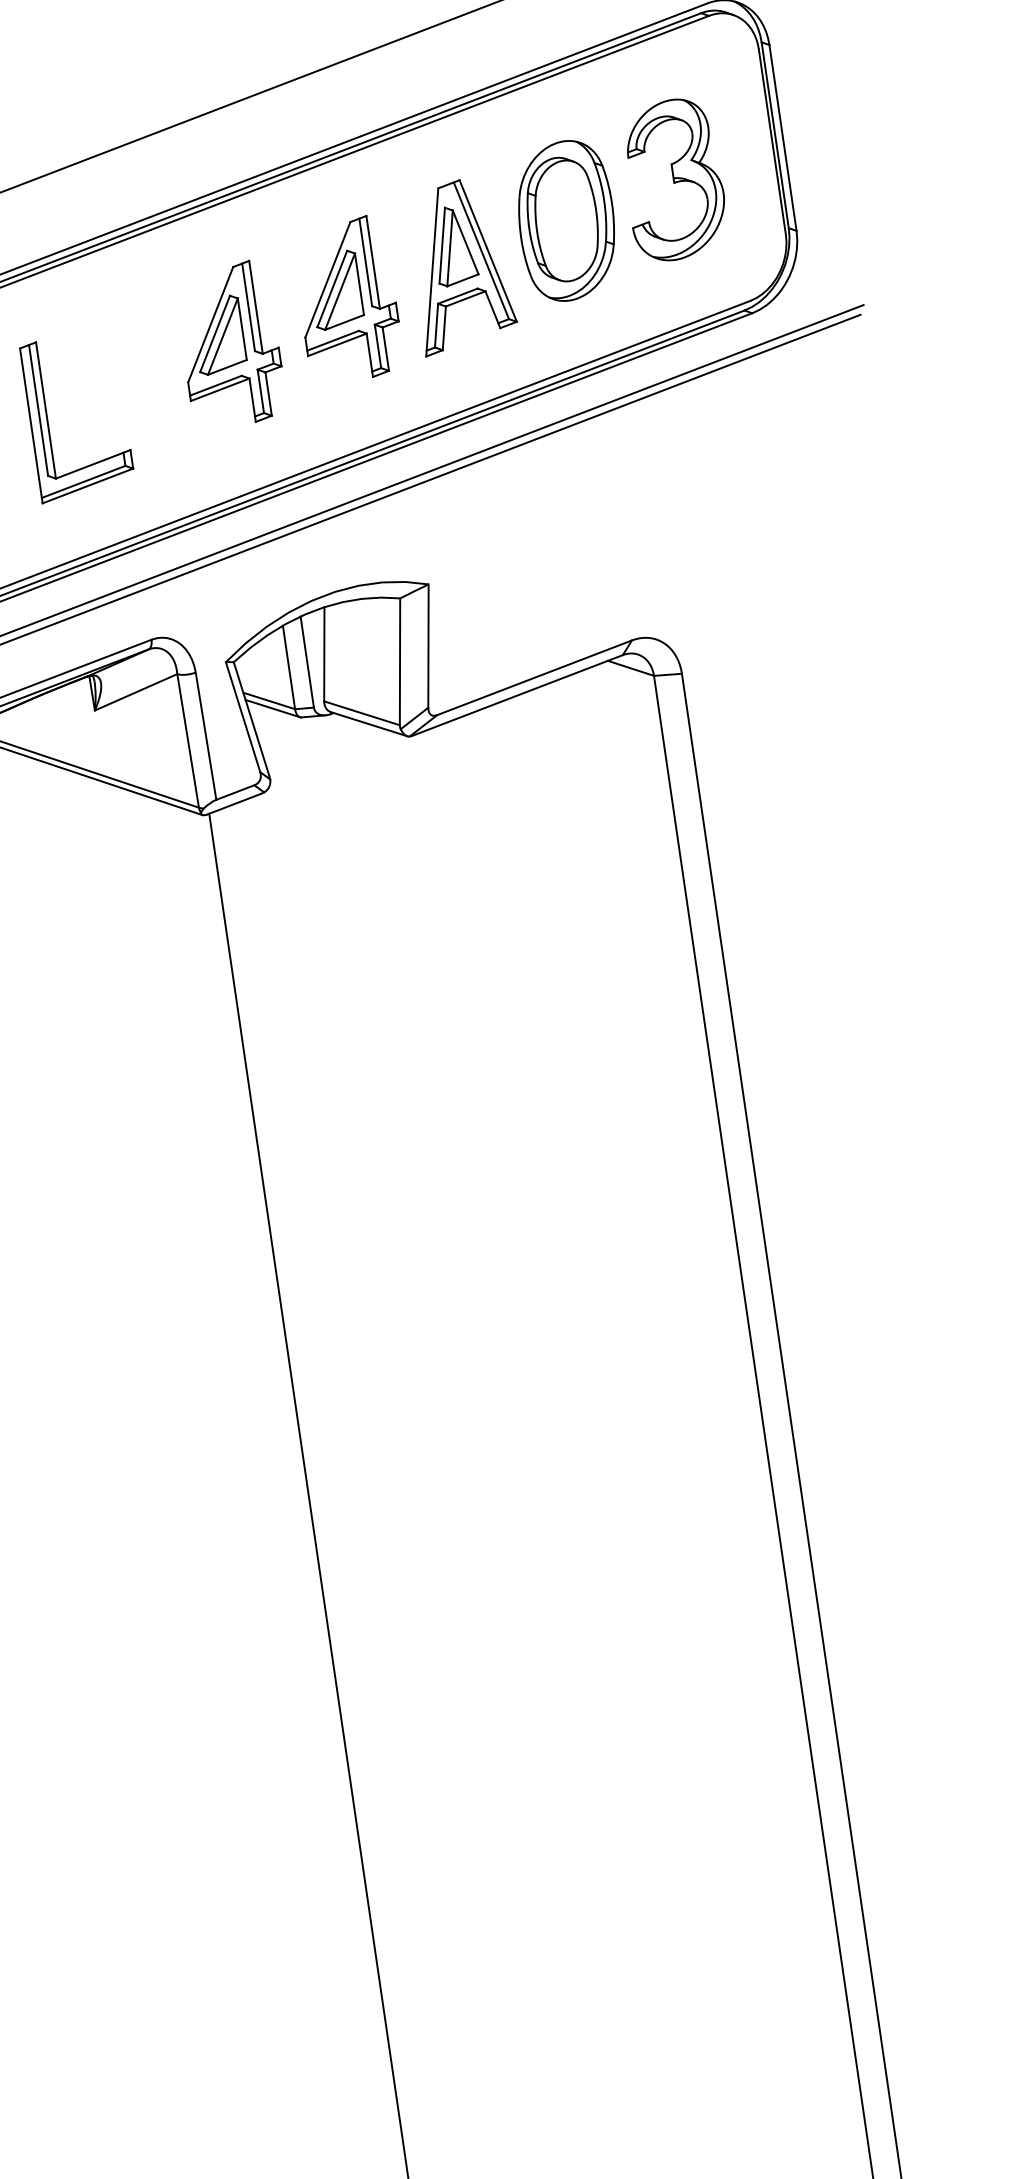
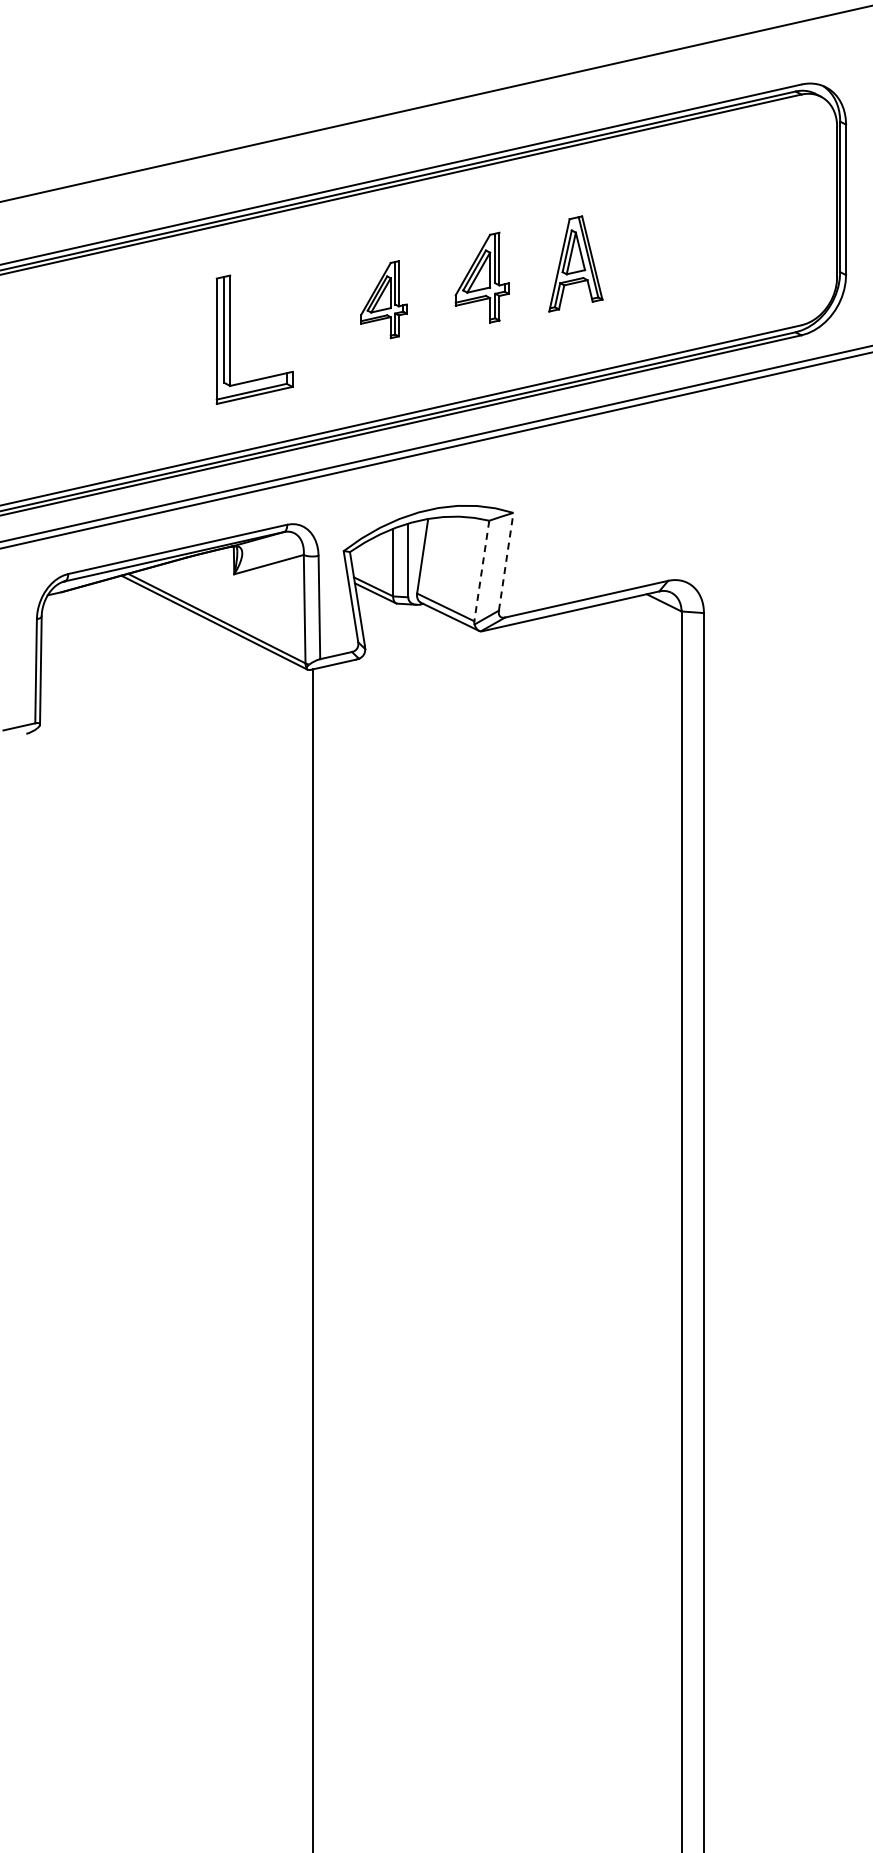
part: (673, 179) -> (754, 220), removed
part: (566, 220) -> (664, 240), removed
part: (460, 265) -> (575, 263), size x0.7
part: (347, 299) -> (482, 277), size x0.7
part: (229, 344) -> (383, 299), size x0.6
line: (428, 645) -> (506, 561), solid -> dashed
line: (399, 662) -> (481, 571), solid -> dashed

